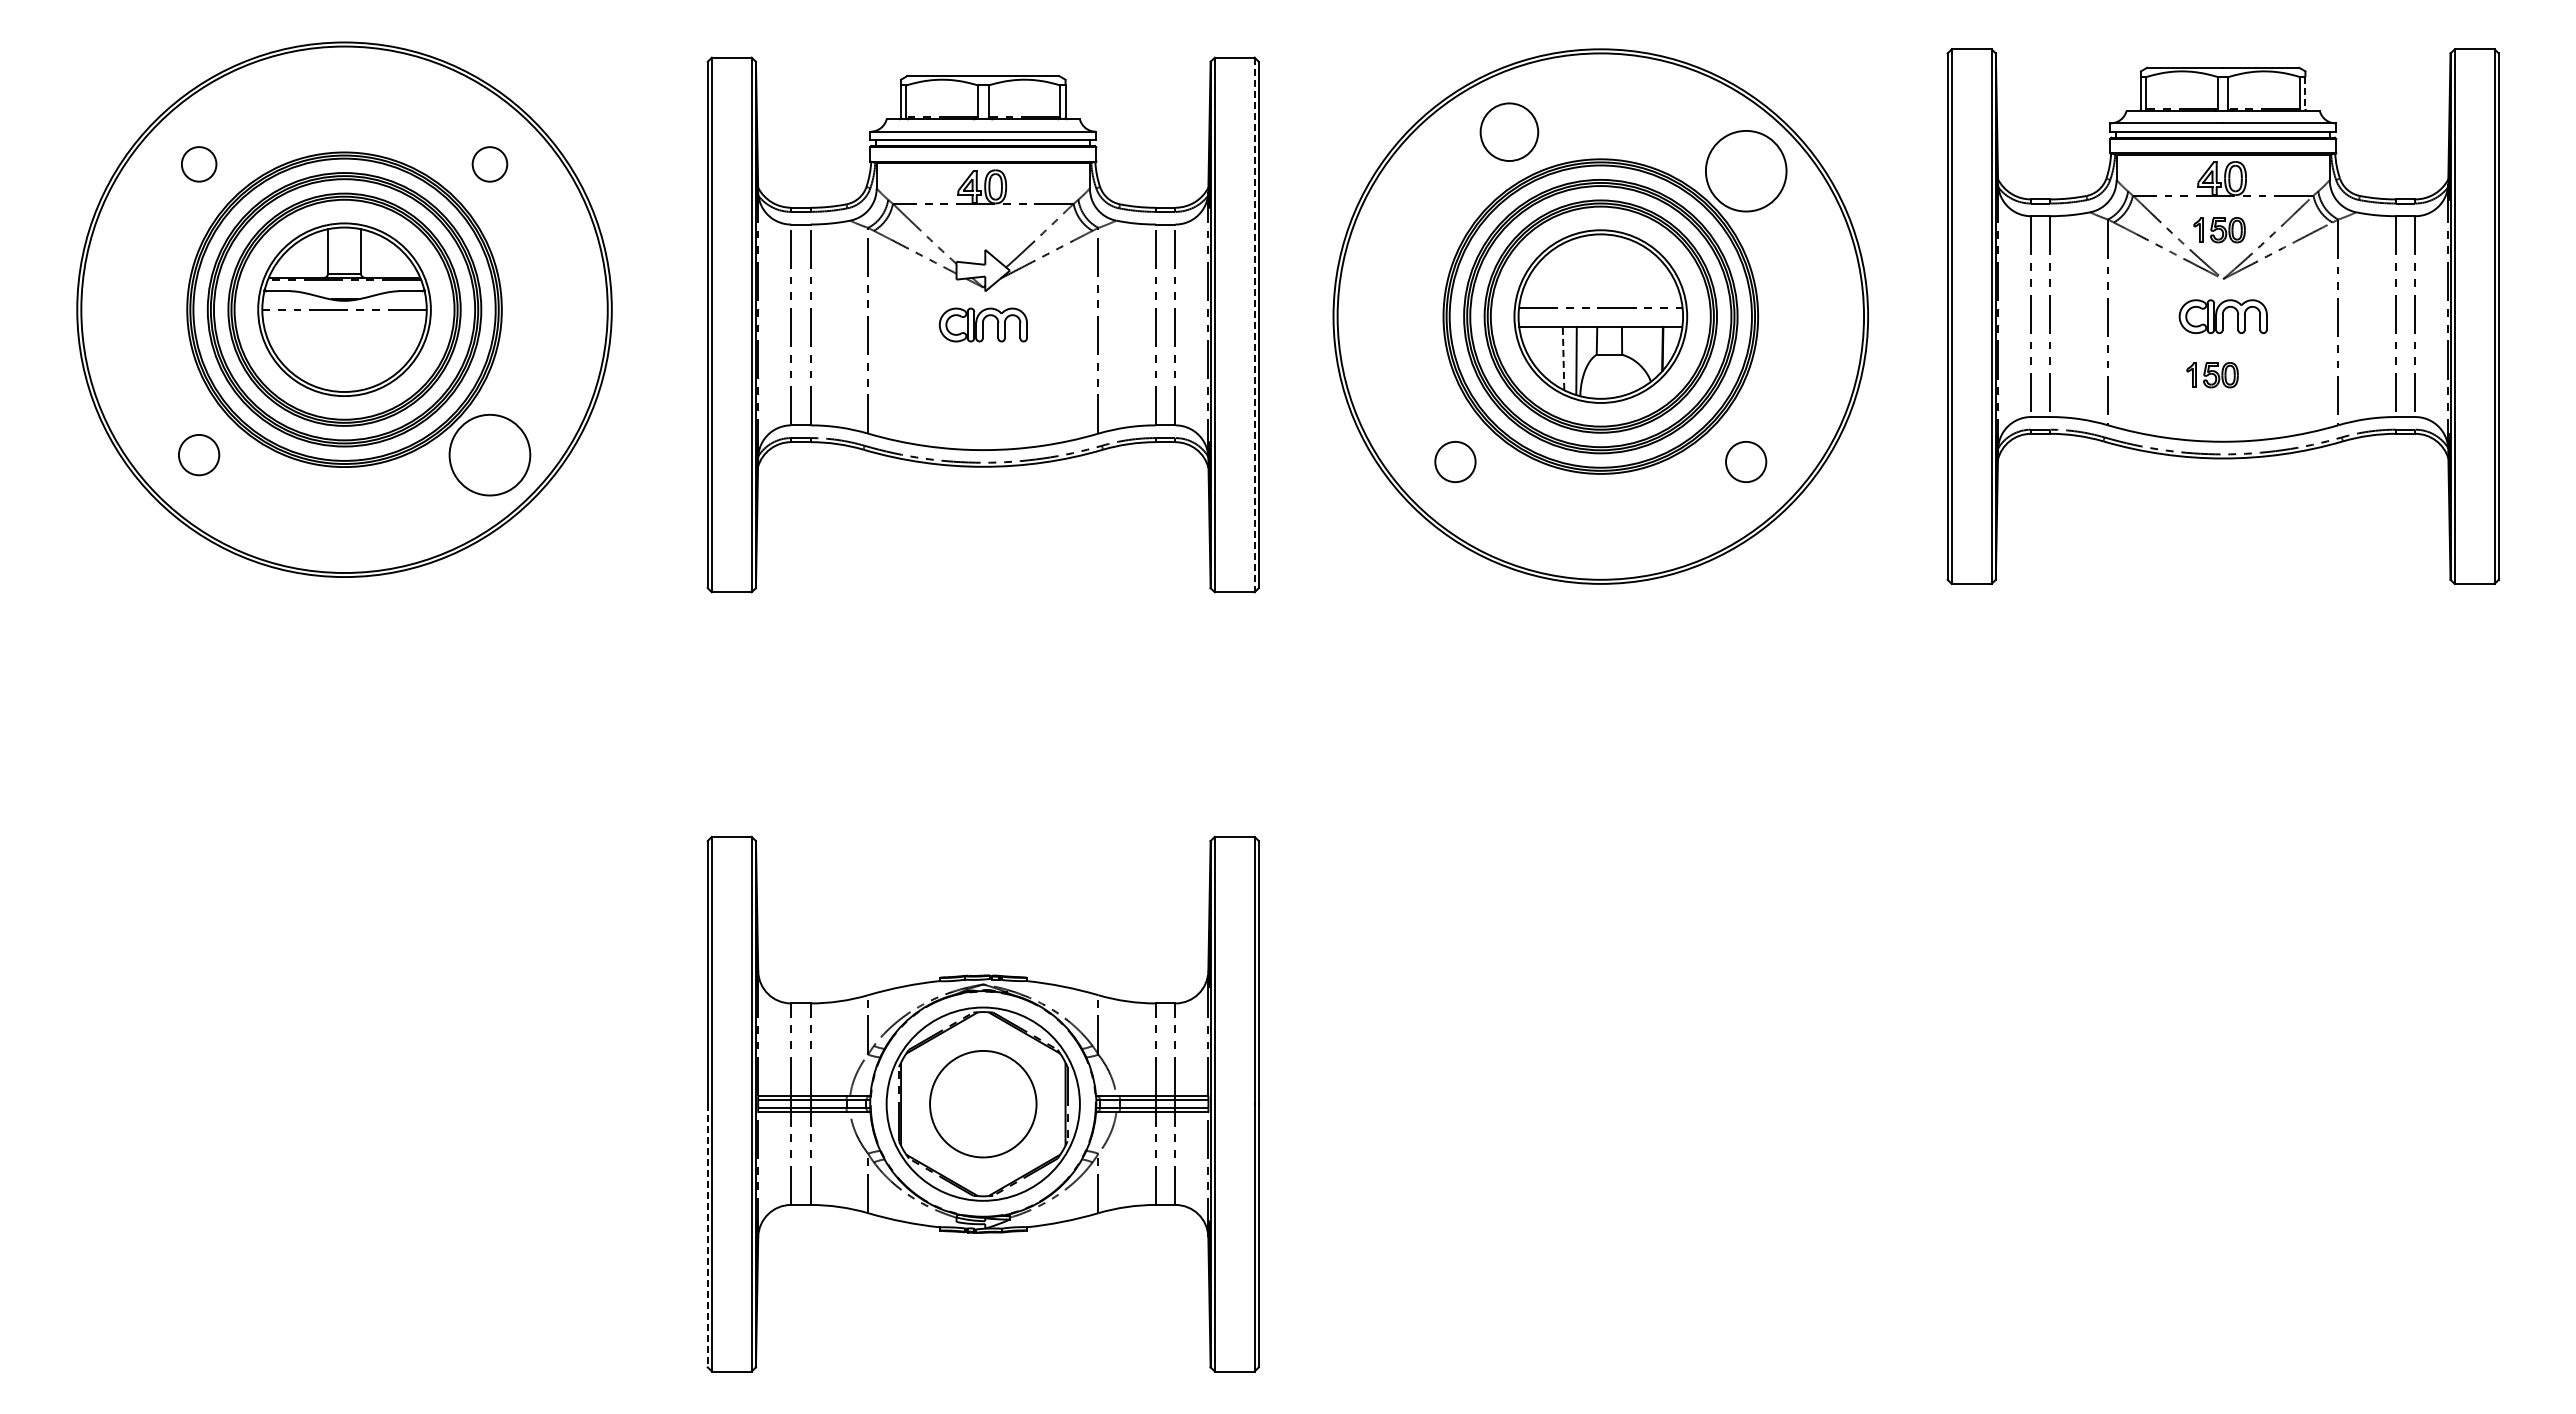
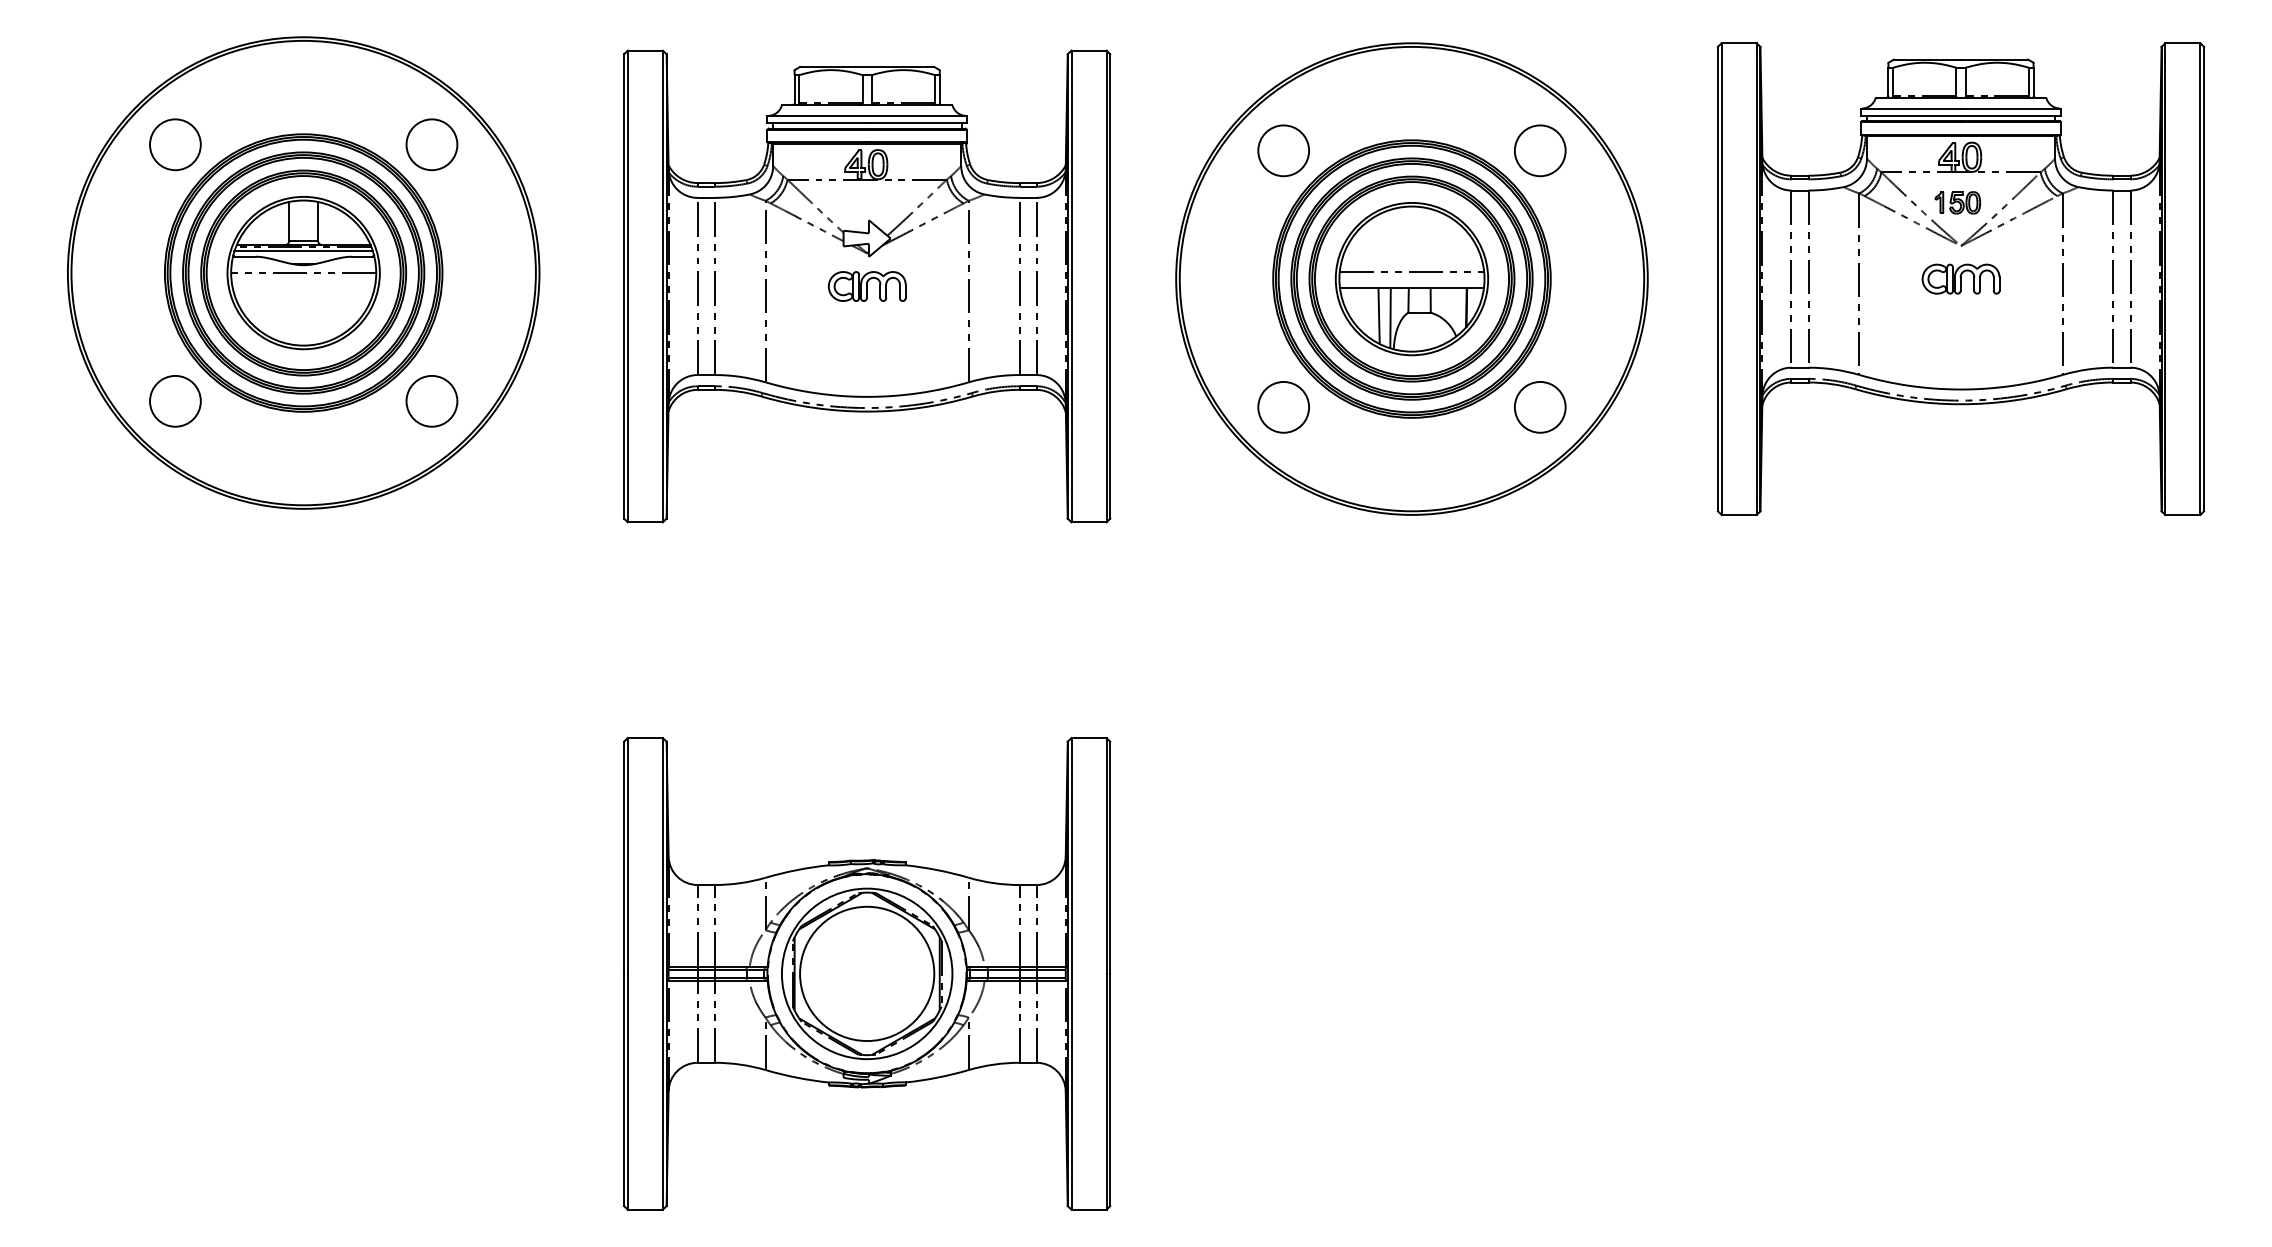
line: (2305, 93) -> (2033, 82), dashed -> solid
circle: (1509, 131) -> (1283, 150), moved
circle: (198, 164) -> (174, 144), size x1.67
circle: (489, 164) -> (431, 144), size x1.67
circle: (1746, 171) -> (1540, 151), size x0.71
line: (344, 285) -> (303, 251), added
line: (1254, 325) -> (1106, 286), dashed -> solid
line: (1563, 358) -> (1379, 316), dashed -> solid
part: (2212, 375) -> (1951, 331), removed
circle: (198, 454) -> (174, 400), size x1.43
circle: (489, 454) -> (431, 400), size x0.71
circle: (1455, 461) -> (1283, 406), size x1.43
circle: (1745, 461) -> (1539, 406), size x1.43
circle: (983, 1104) -> (867, 974), size x1.43
line: (707, 1235) -> (623, 1089), dashed -> solid

